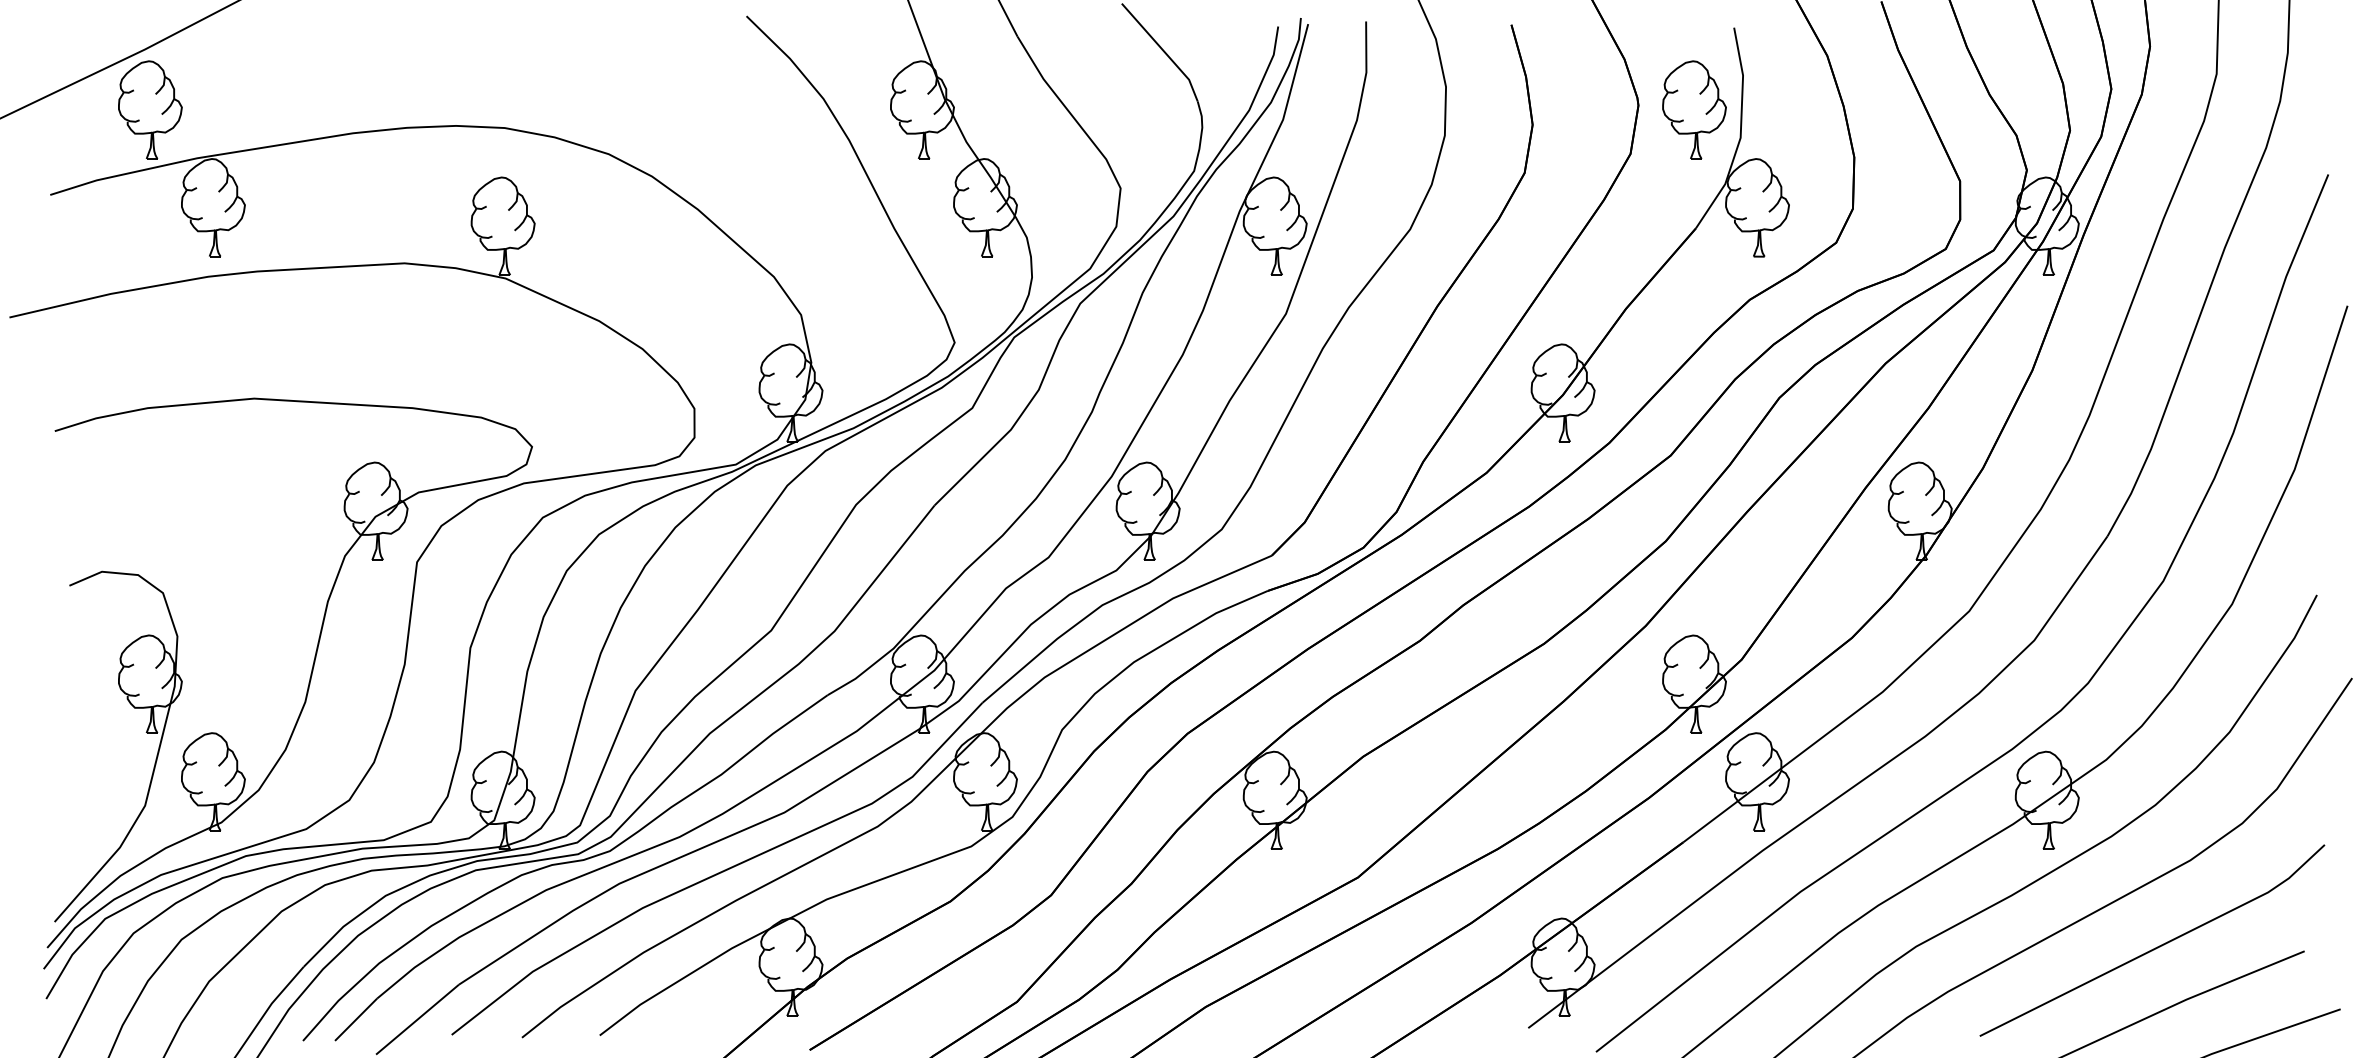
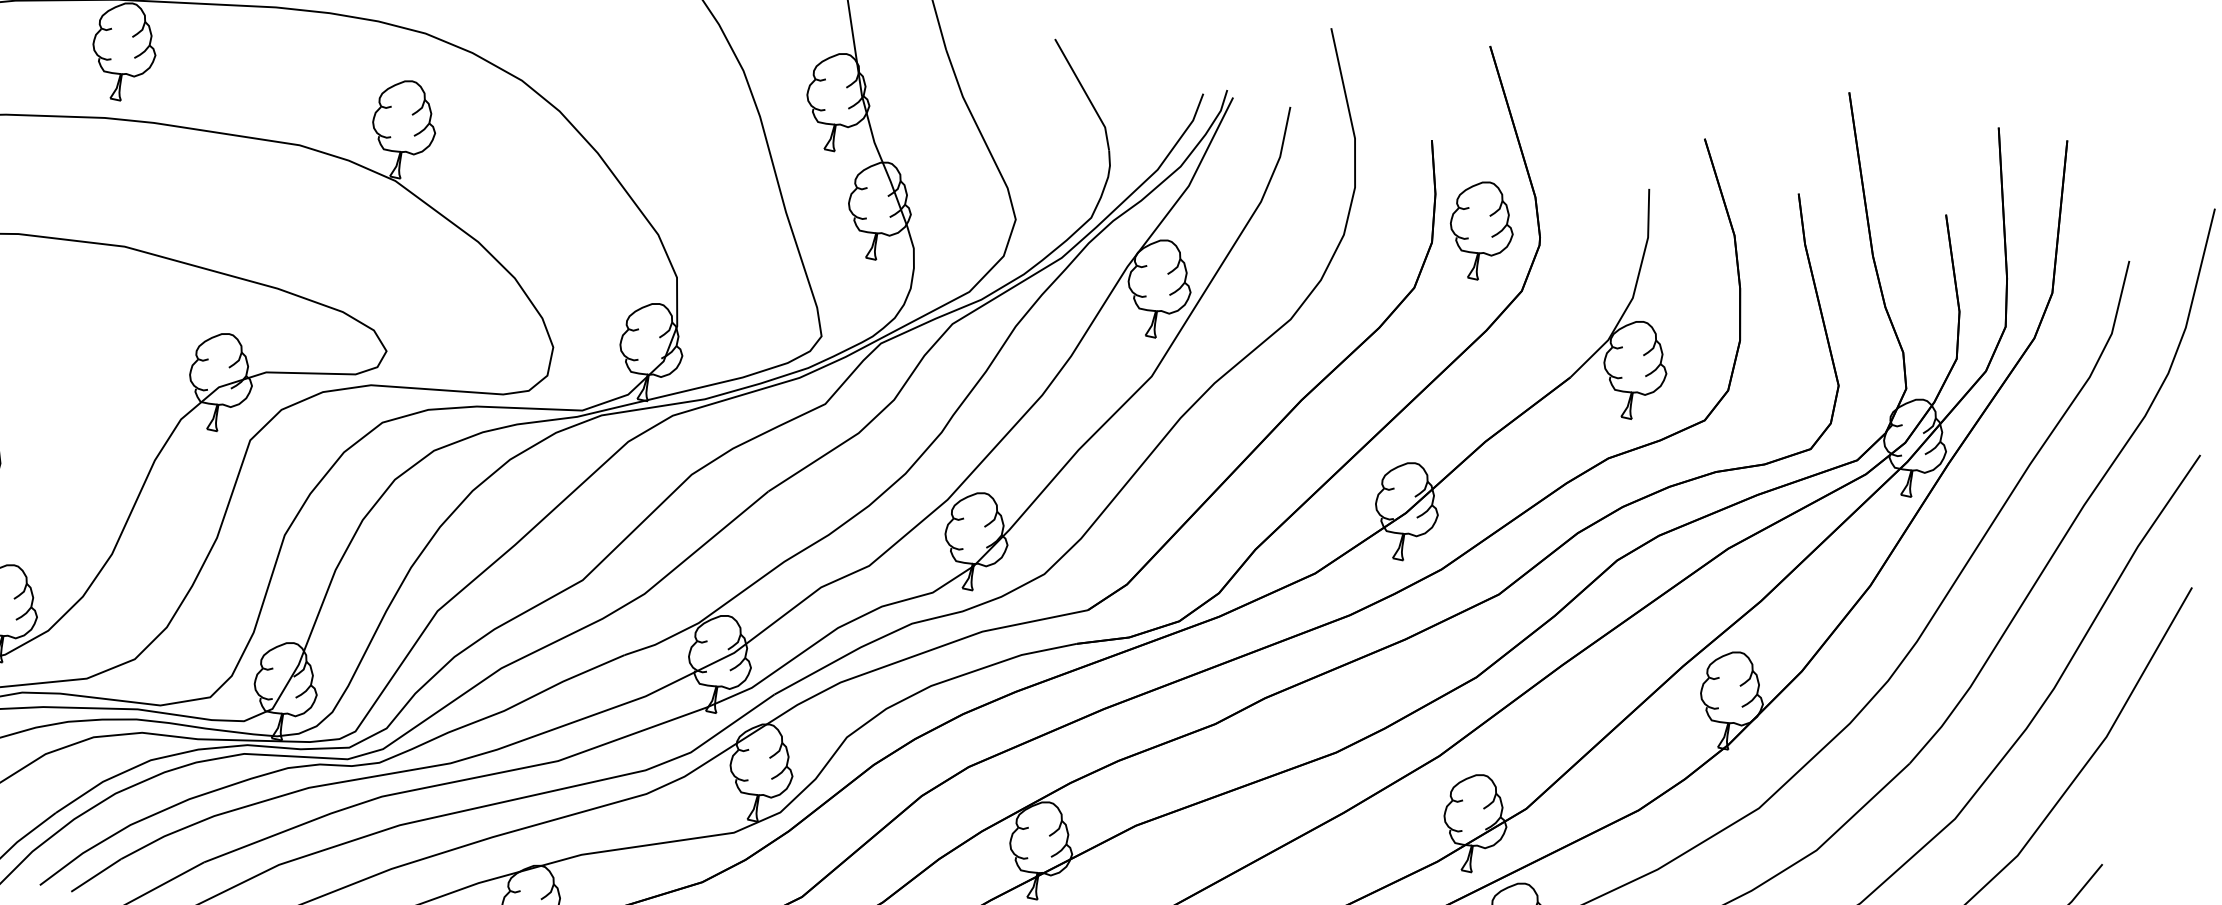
part: (1694, 109) -> (1481, 229), moved

